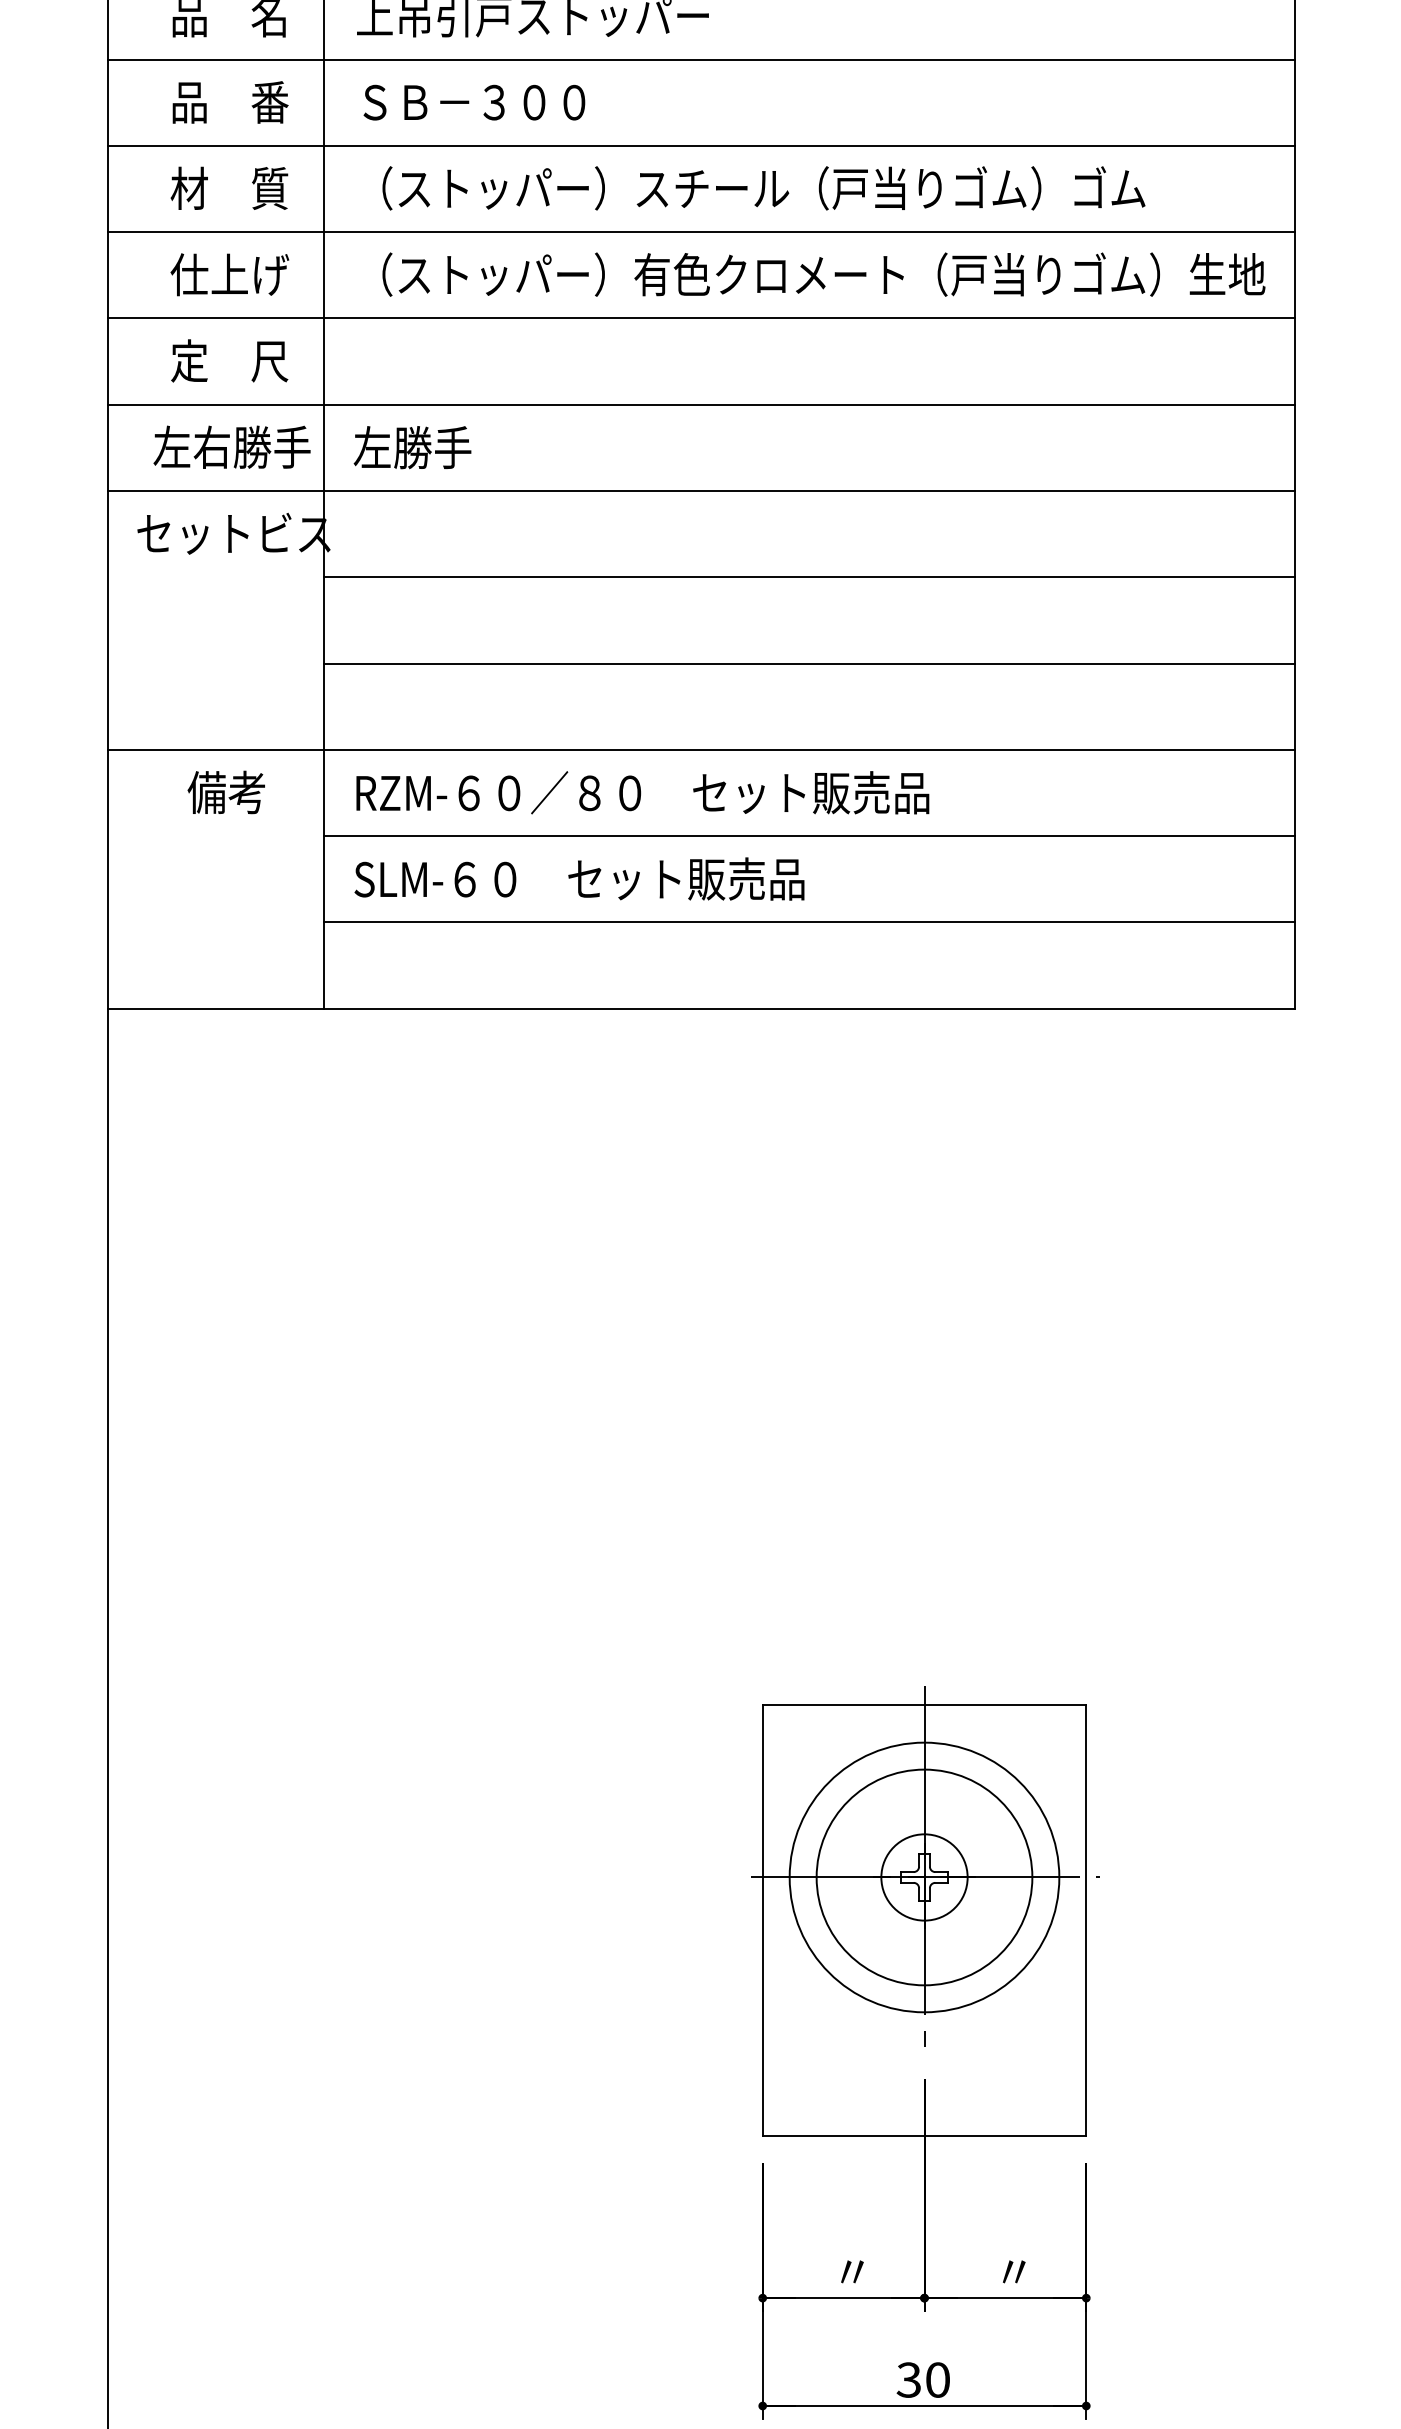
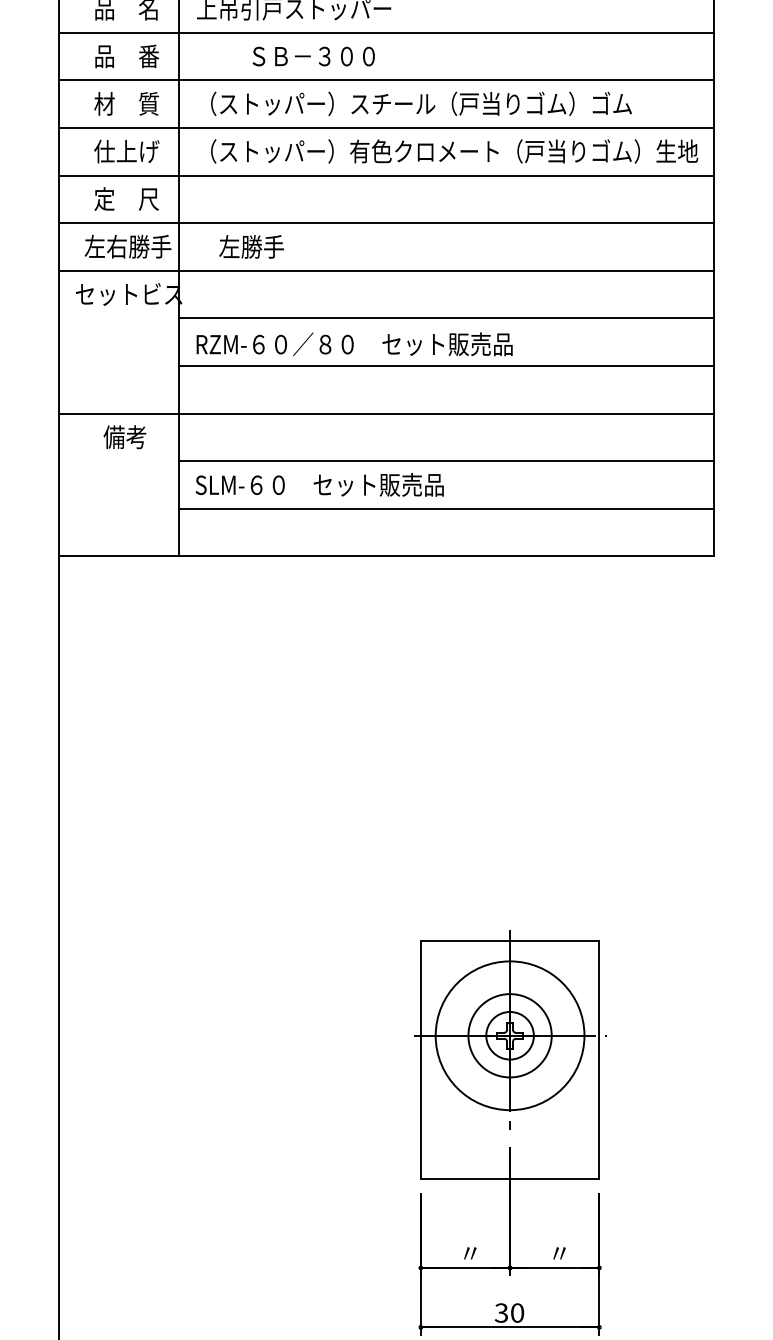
text: (473, 102) -> (313, 56), moved
text: (412, 446) -> (251, 246), moved
text: (642, 793) -> (354, 344), moved
circle: (923, 1876) -> (509, 1035), size x0.7

